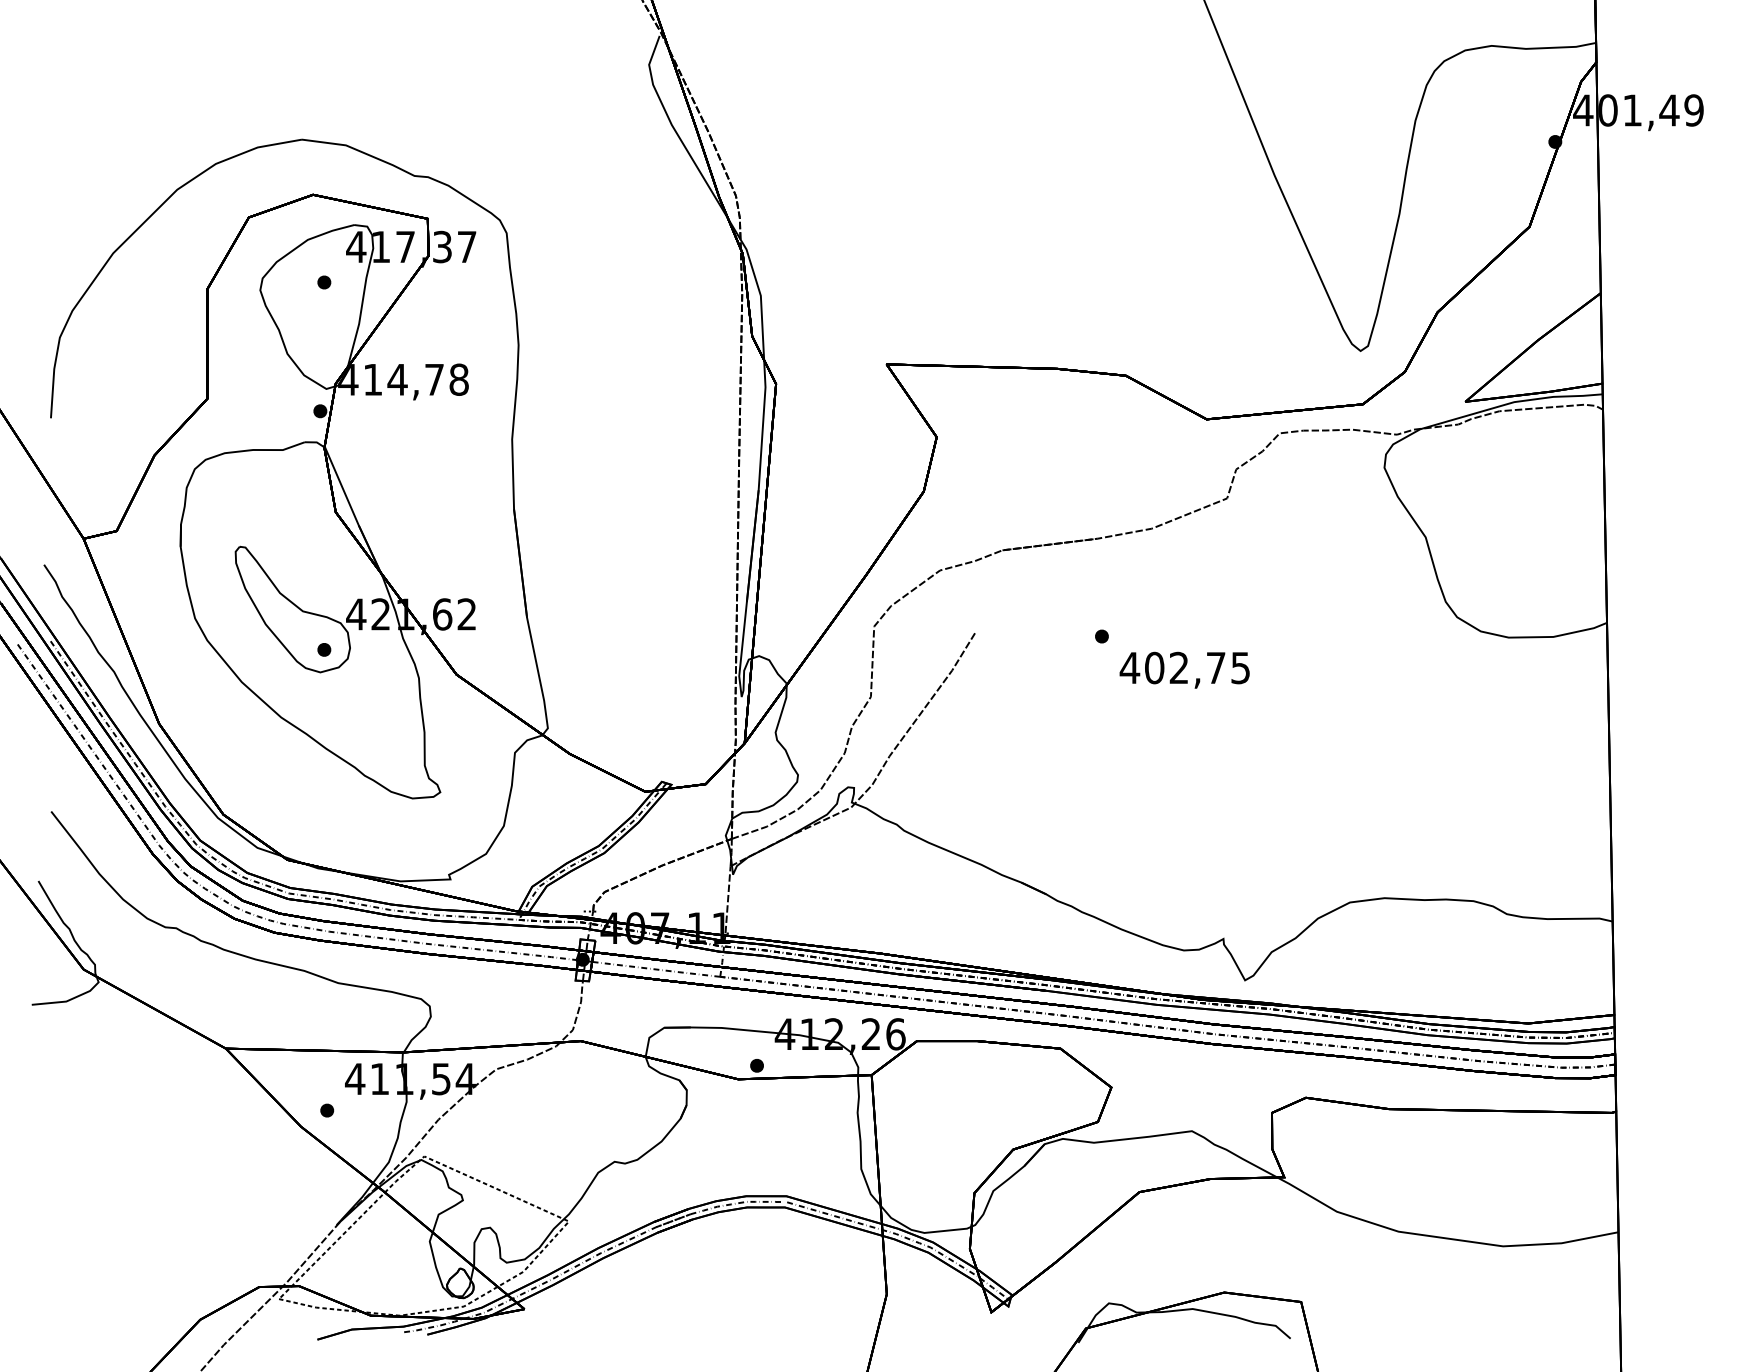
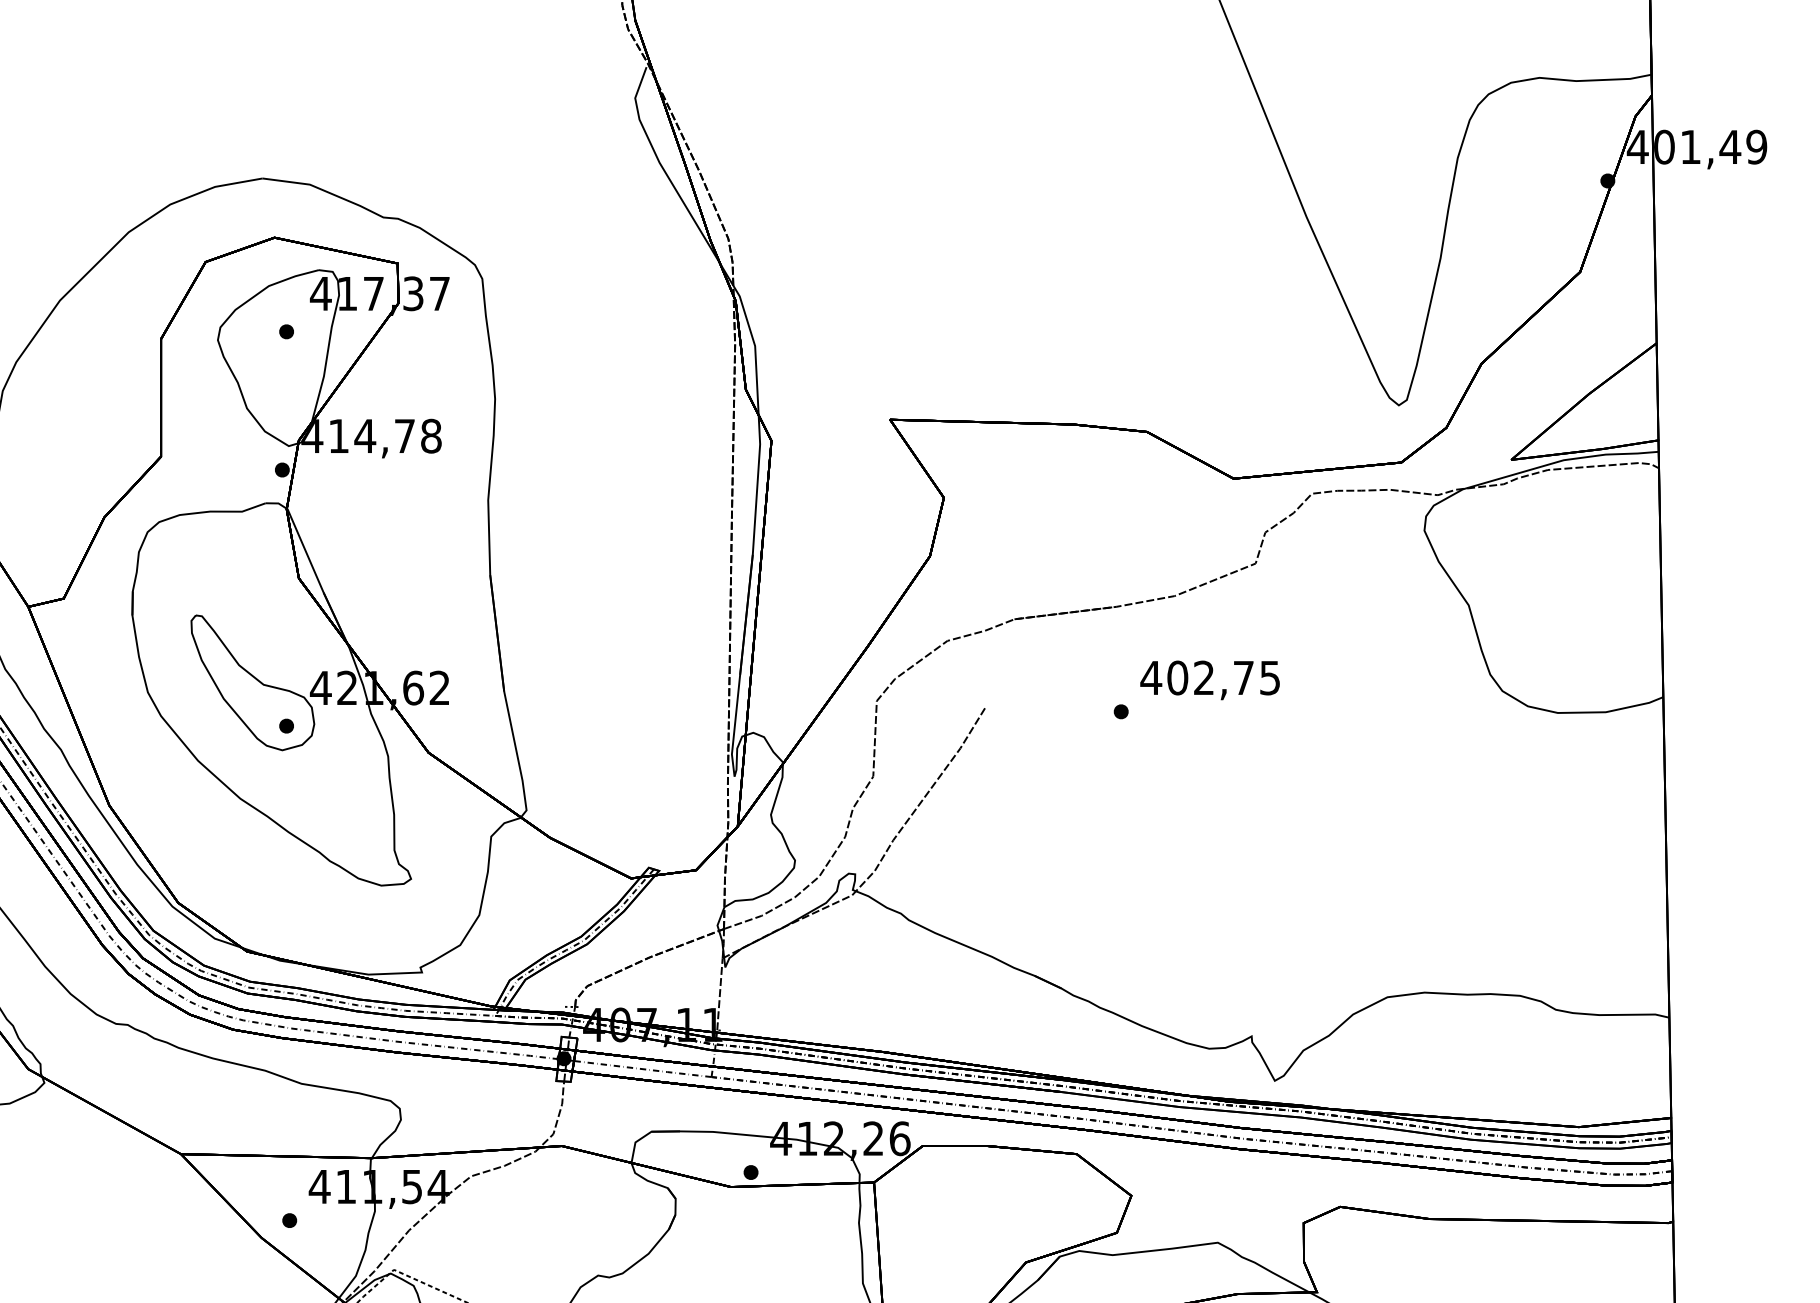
text: (1184, 669) -> (1209, 679), moved

